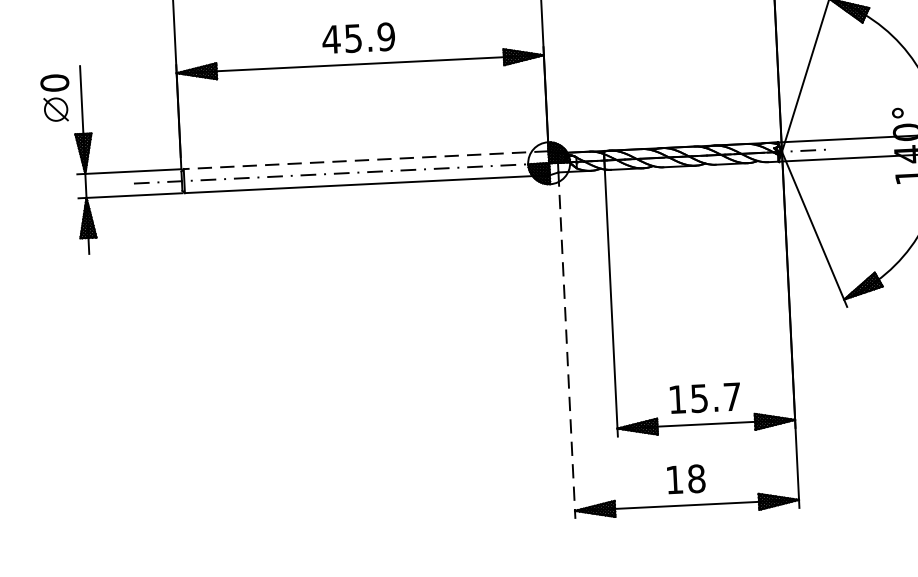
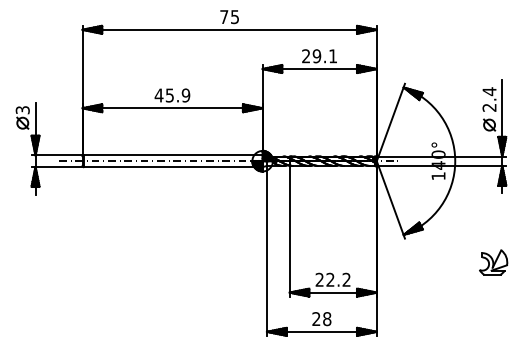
text: (54, 83) -> (22, 110), 0 -> 3
line: (364, 160) -> (172, 155), dashed -> solid
line: (565, 344) -> (266, 250), dashed -> solid
text: (703, 397) -> (332, 279), 15.7 -> 22.2
text: (674, 478) -> (316, 318), 18 -> 28

